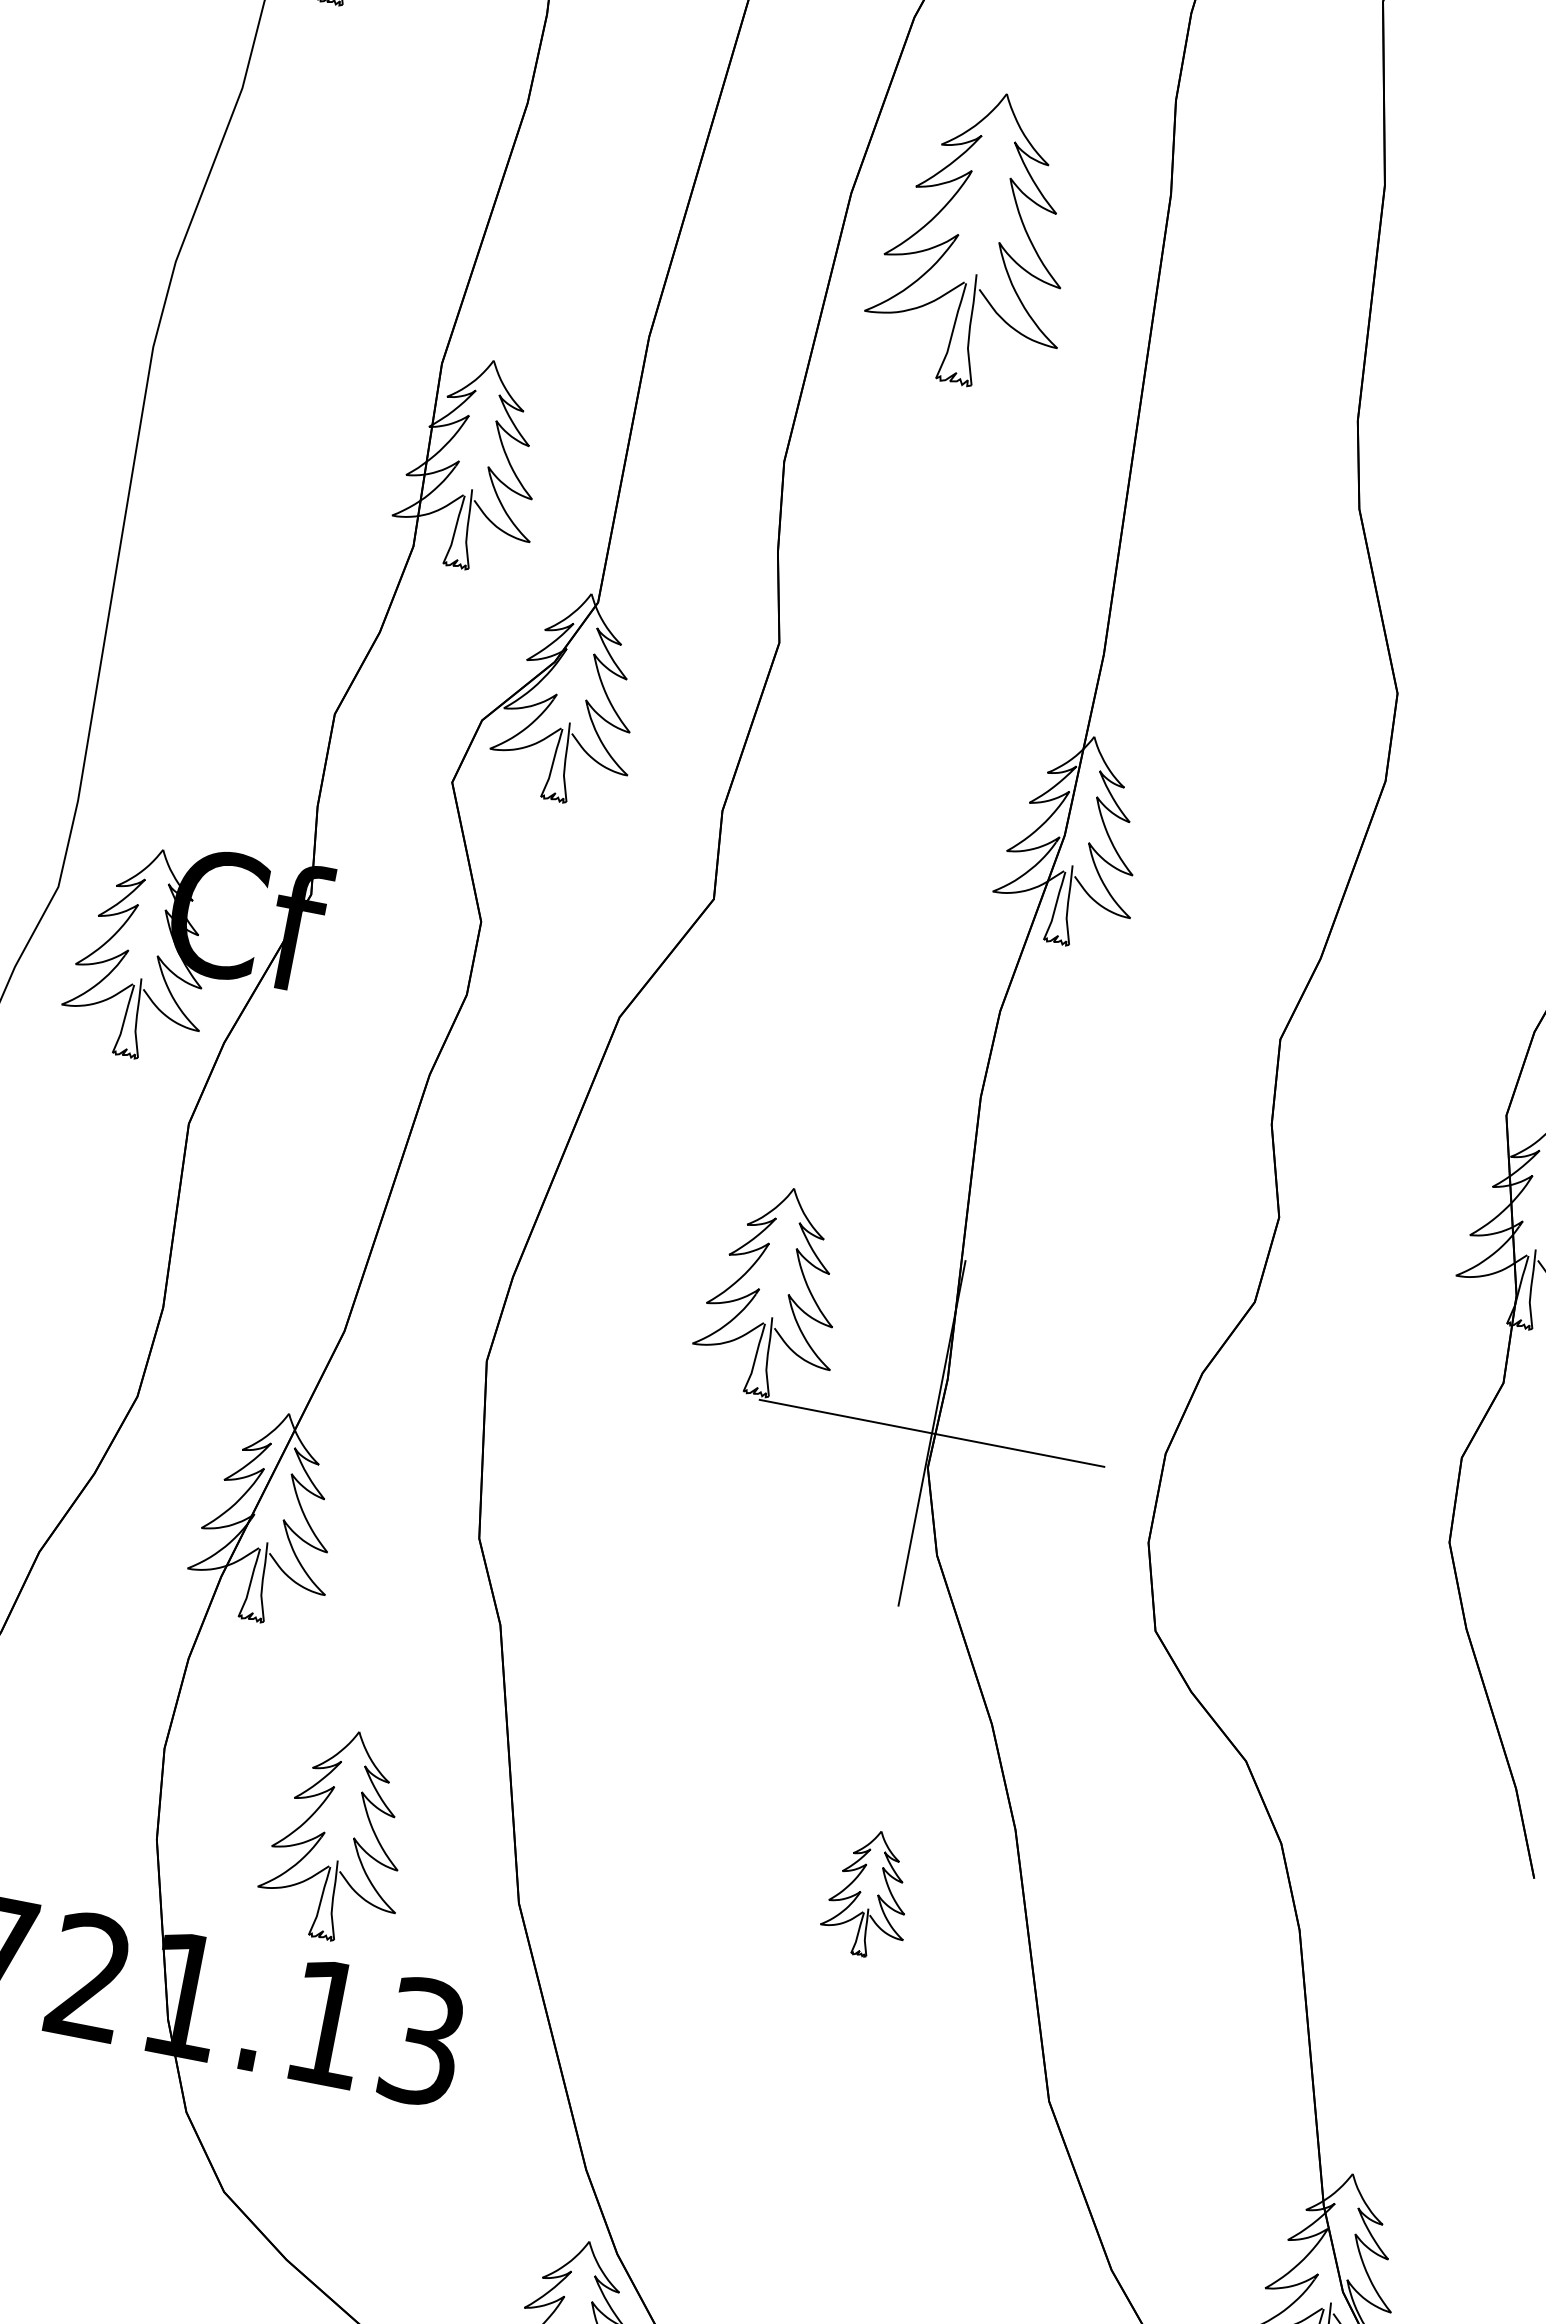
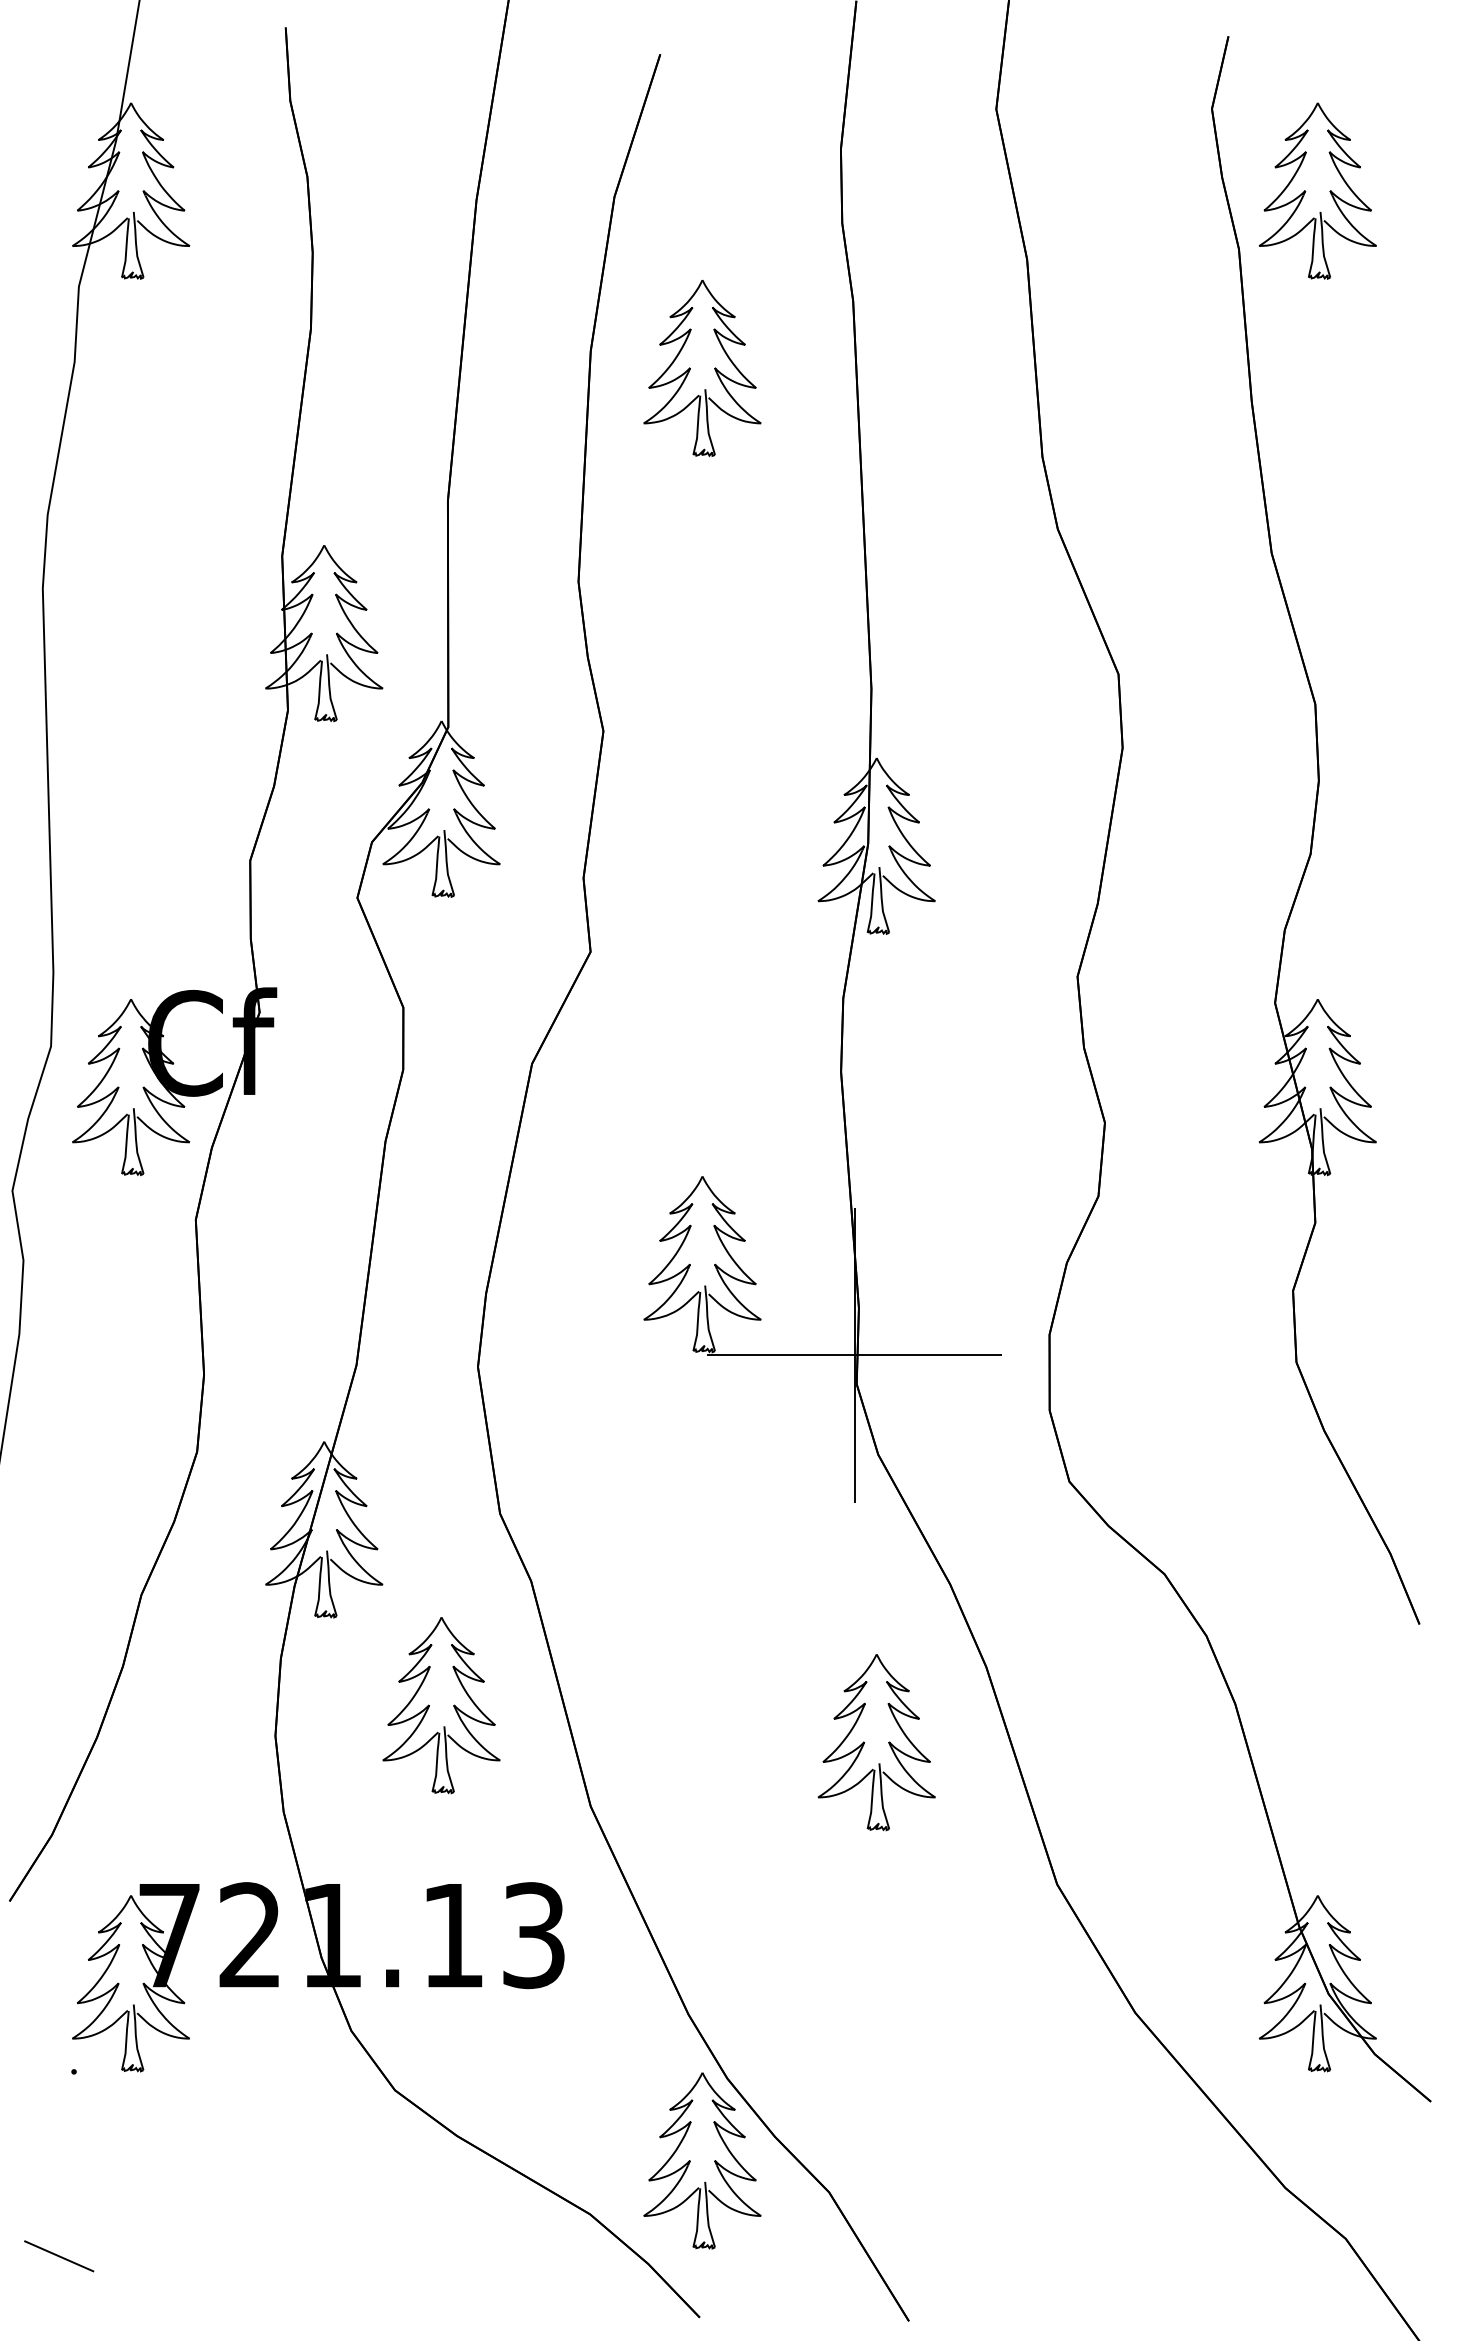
part: (978, 239) -> (702, 368), size x0.71
part: (339, 1835) -> (441, 1705), moved
part: (869, 1893) -> (876, 1742), size x1.67

